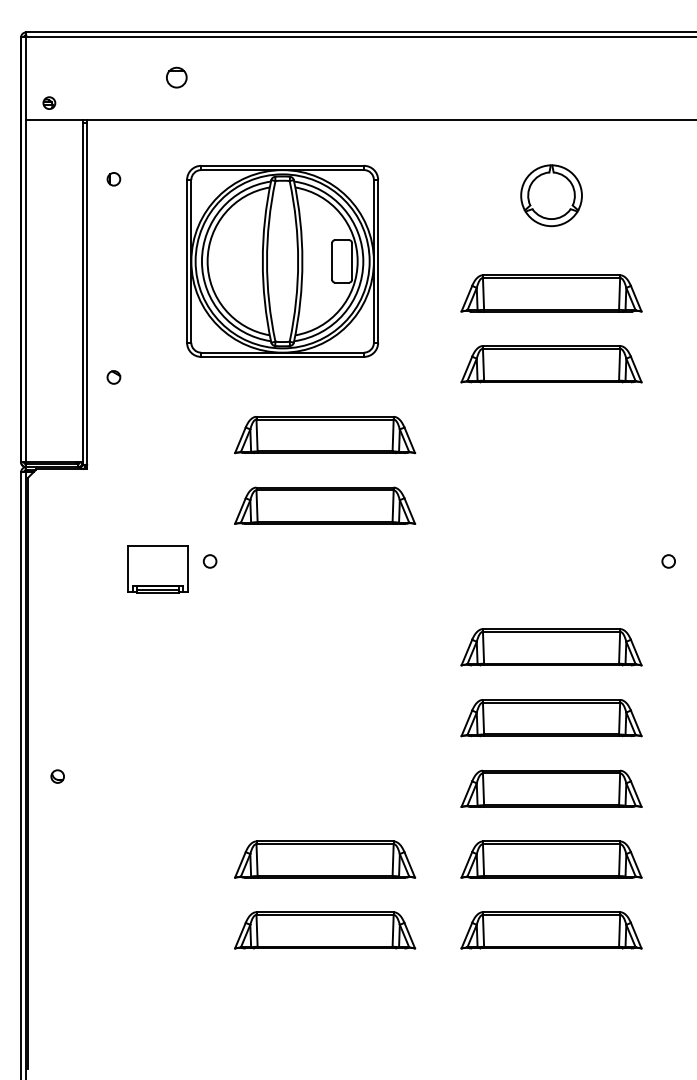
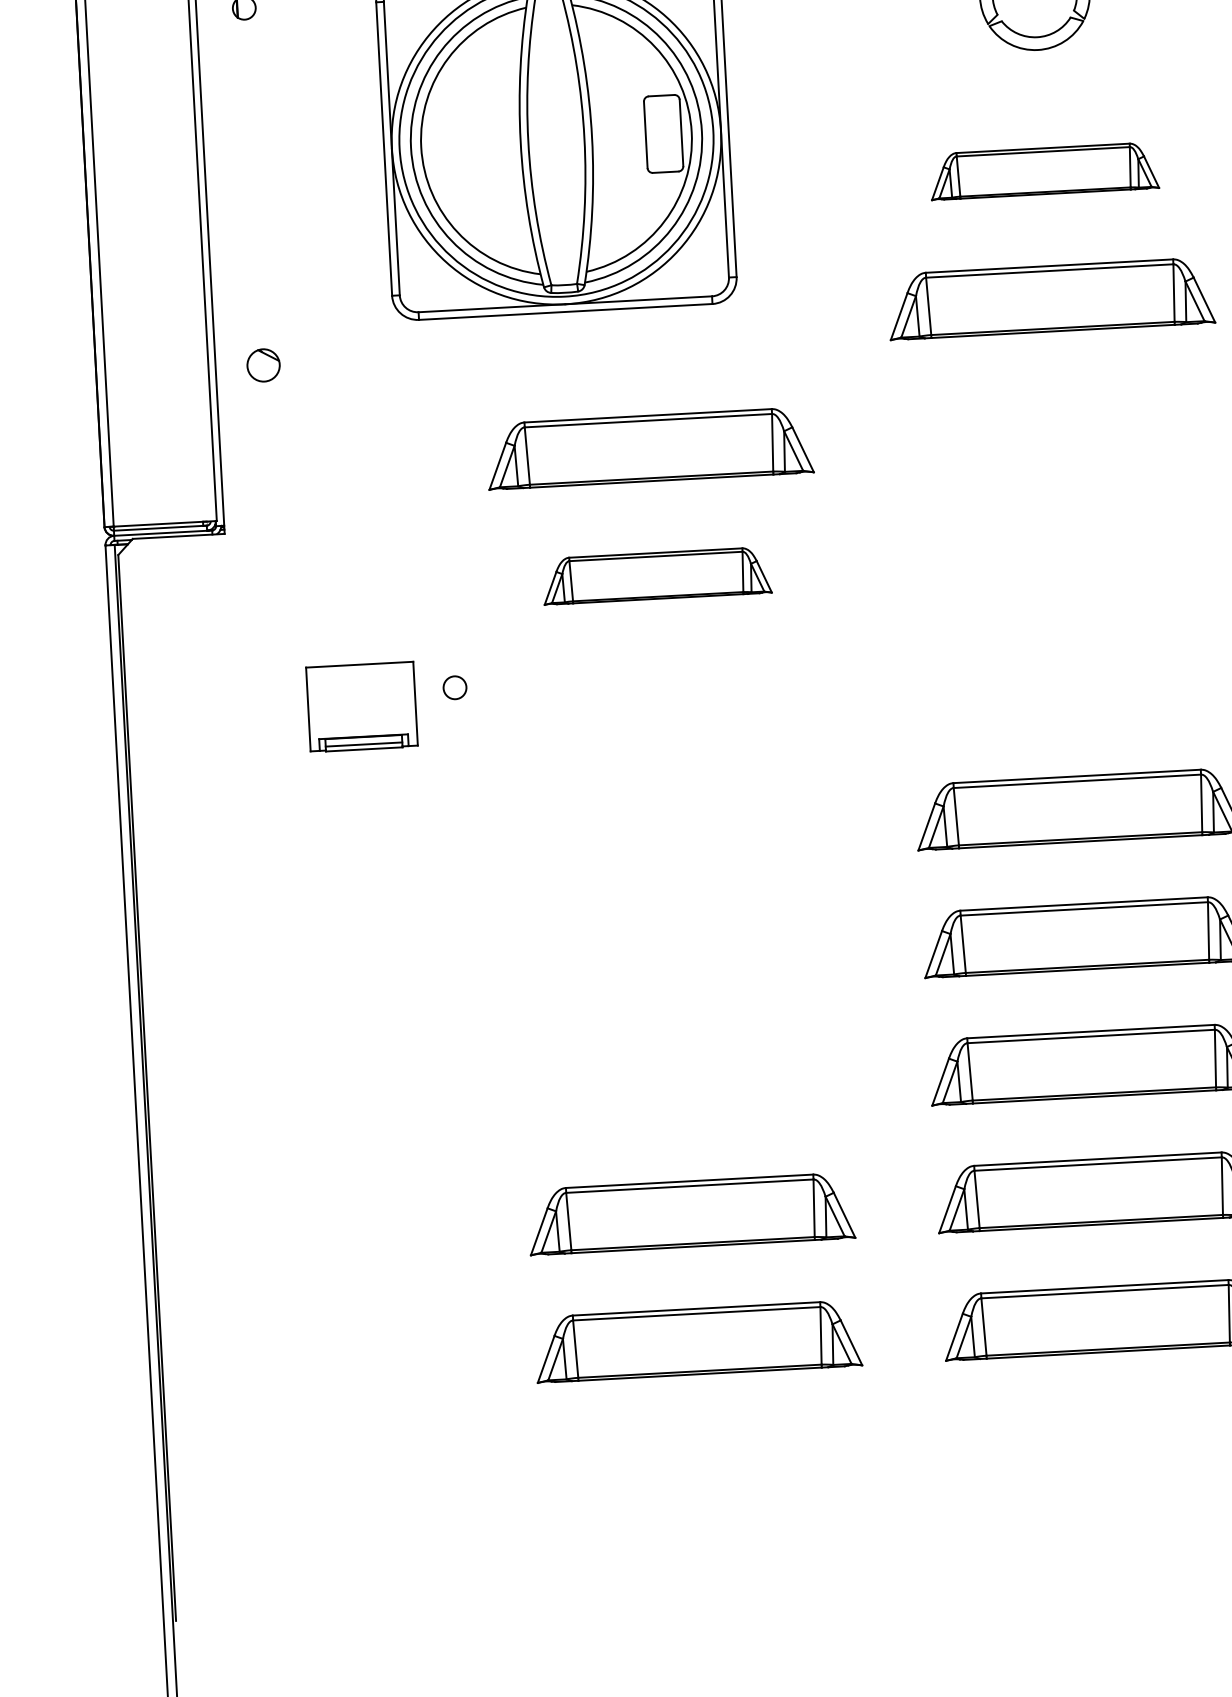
part: (551, 293) -> (1044, 171), size x0.7
part: (113, 377) -> (262, 365), size x1.4
part: (325, 505) -> (657, 575), size x0.7
part: (57, 776) -> (200, 1090), removed

